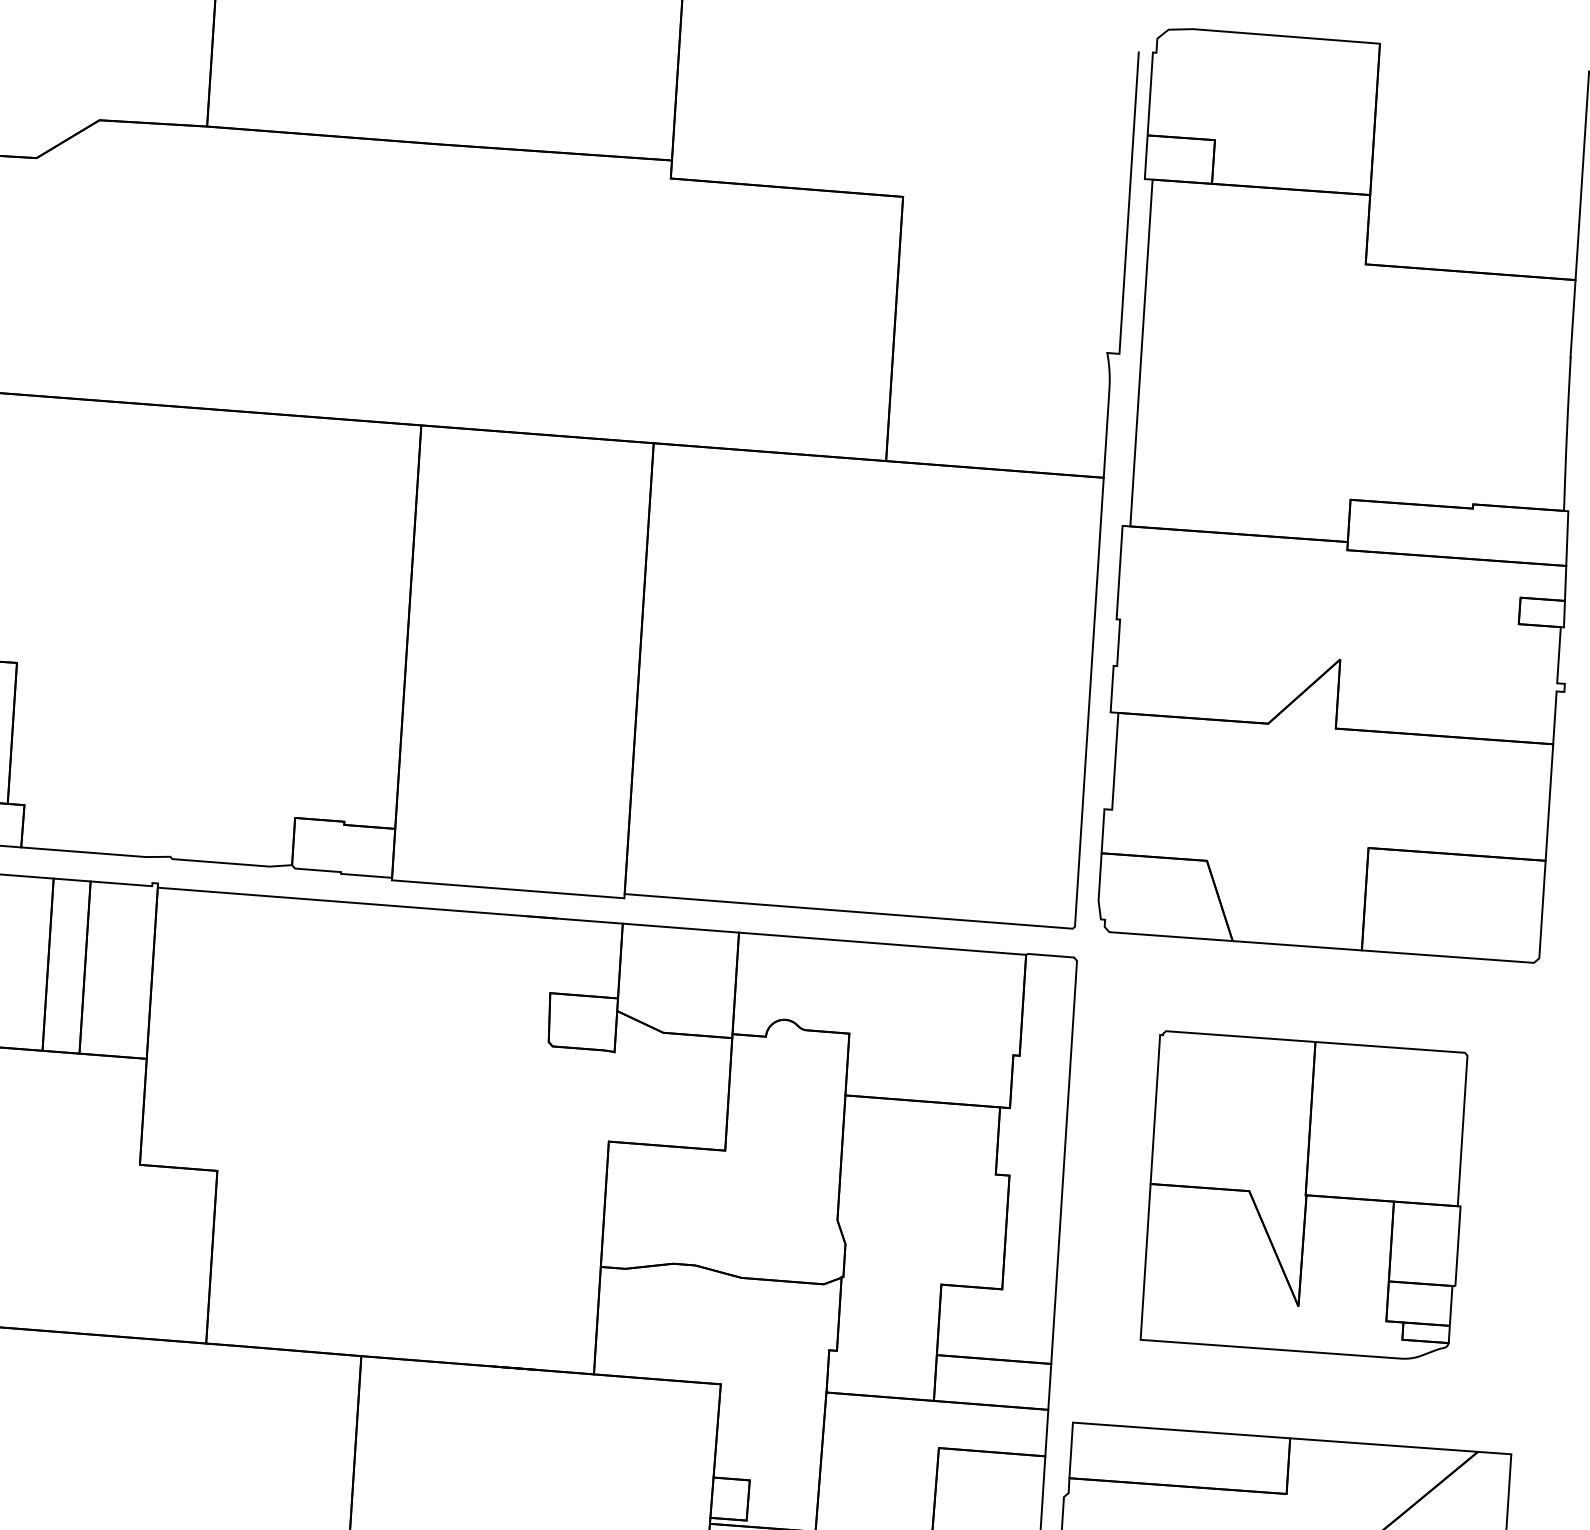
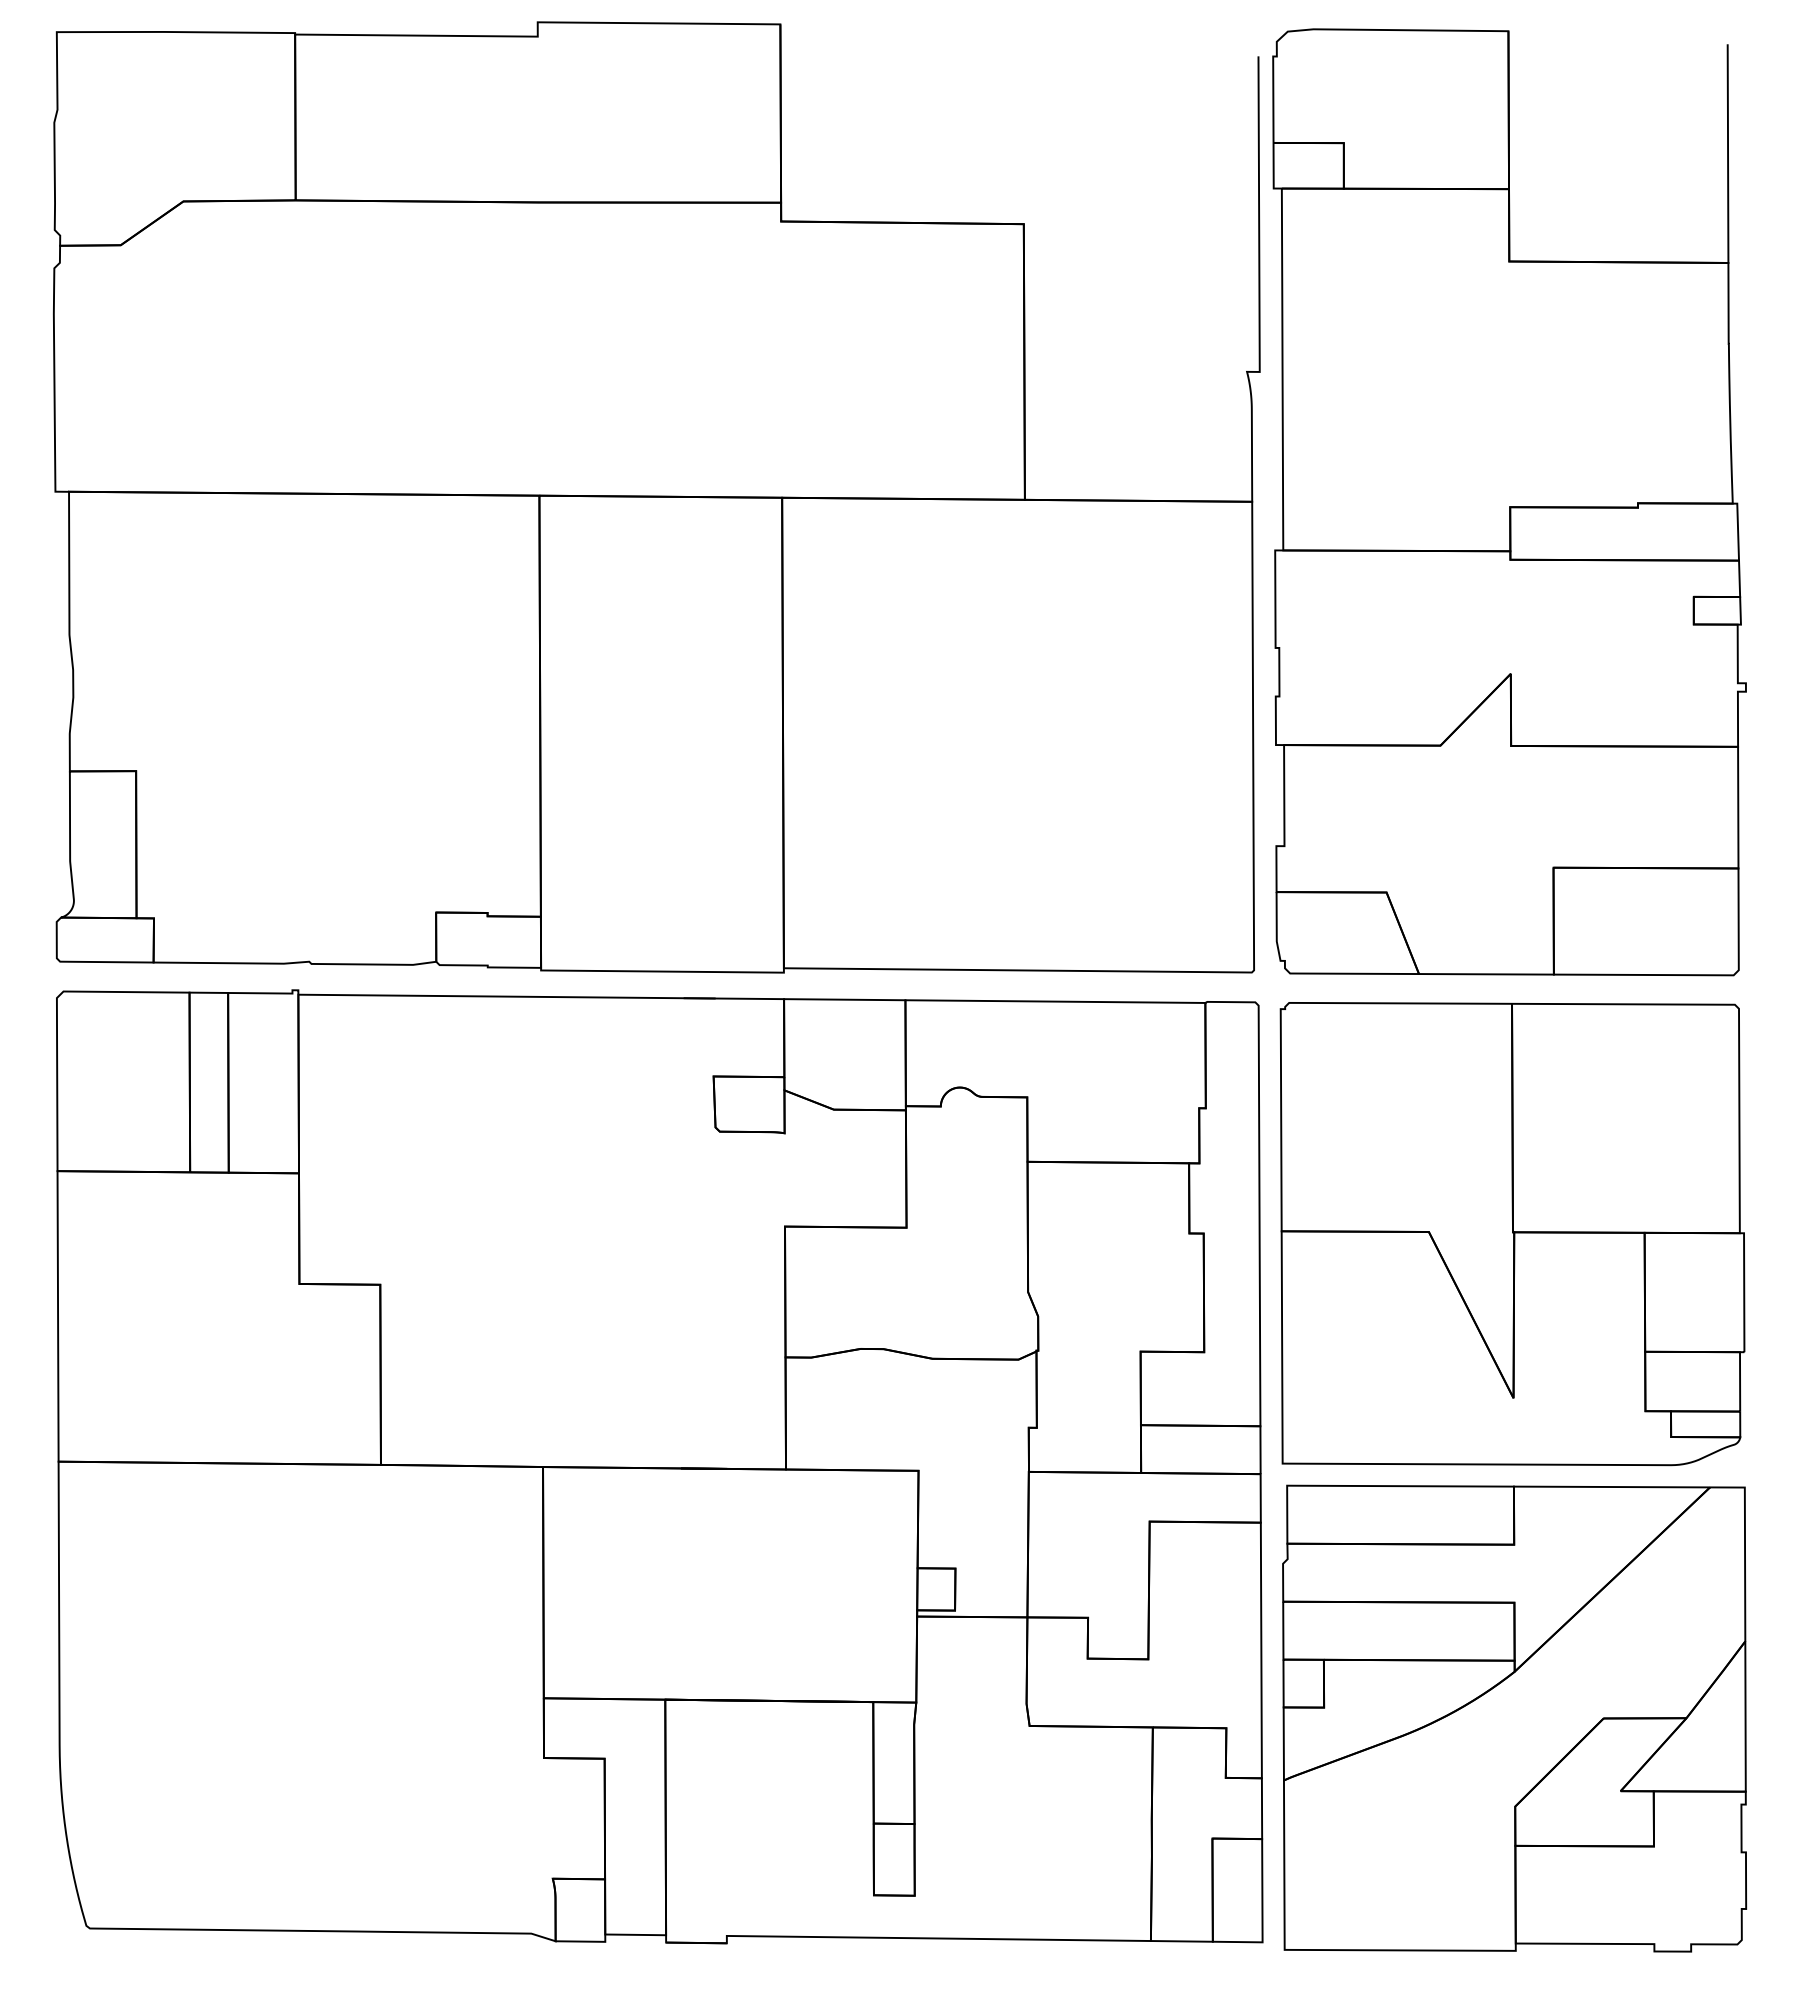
part: (1305, 1196) -> (1512, 1234), size x1.43

